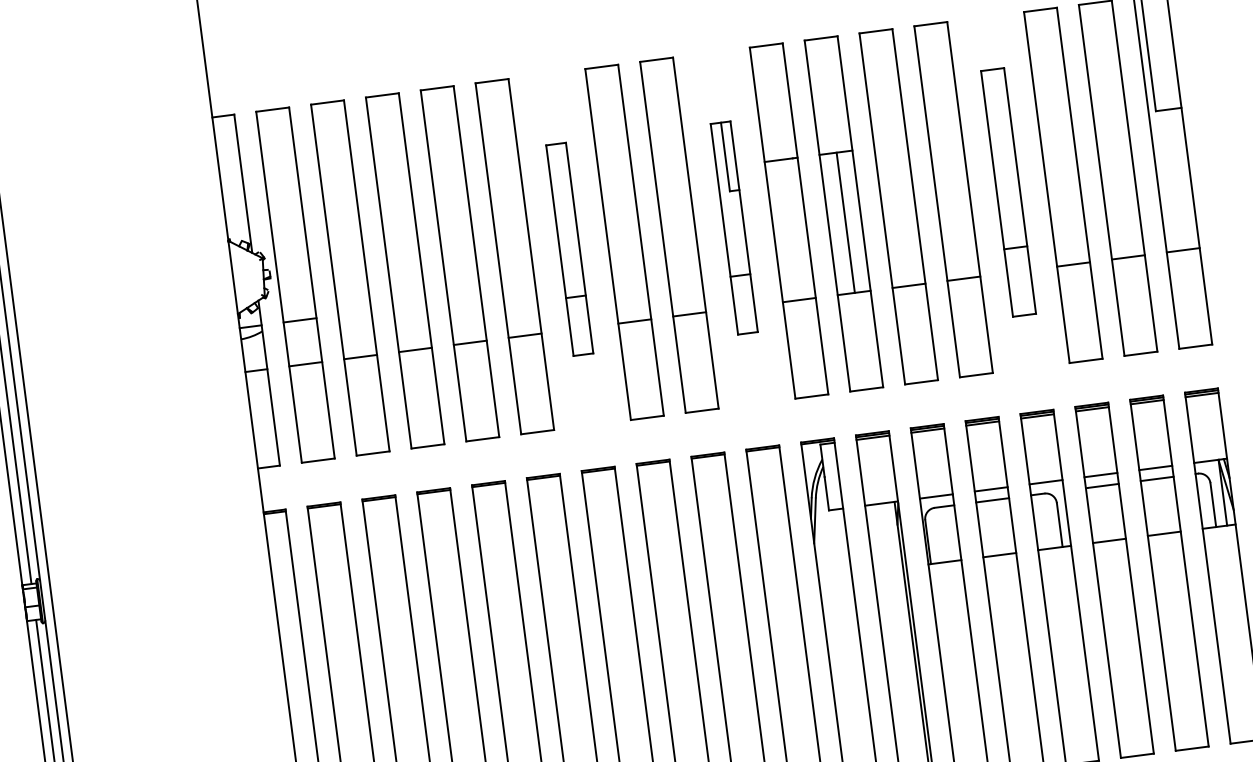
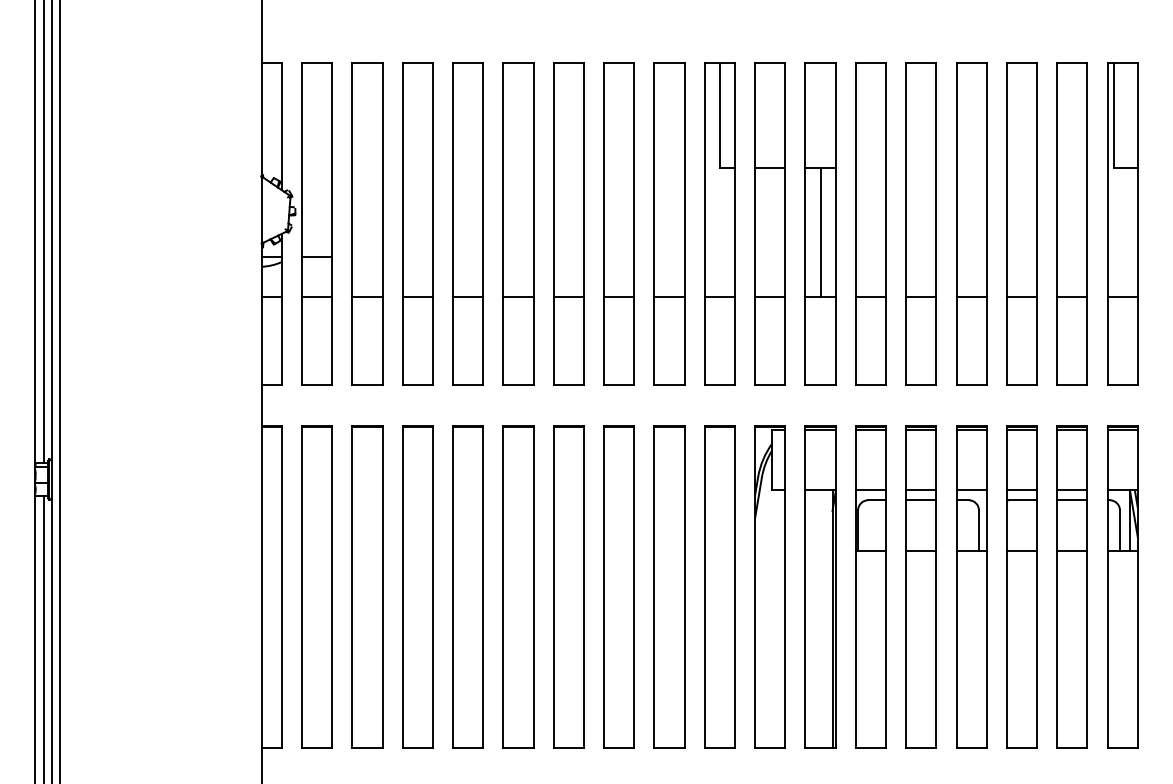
part: (1008, 191) -> (971, 223), size x1.43
part: (733, 227) -> (719, 223), size x1.67
part: (569, 248) -> (568, 223), size x1.67

